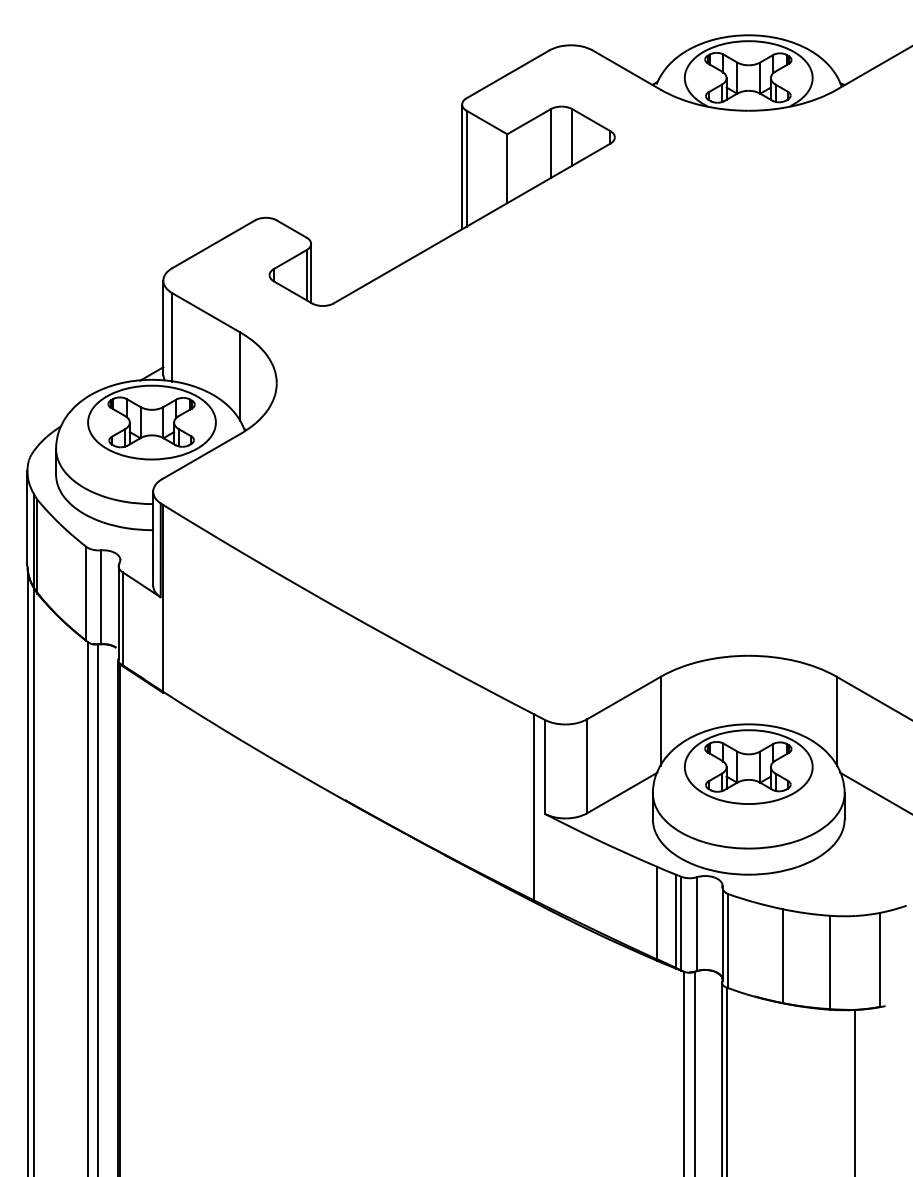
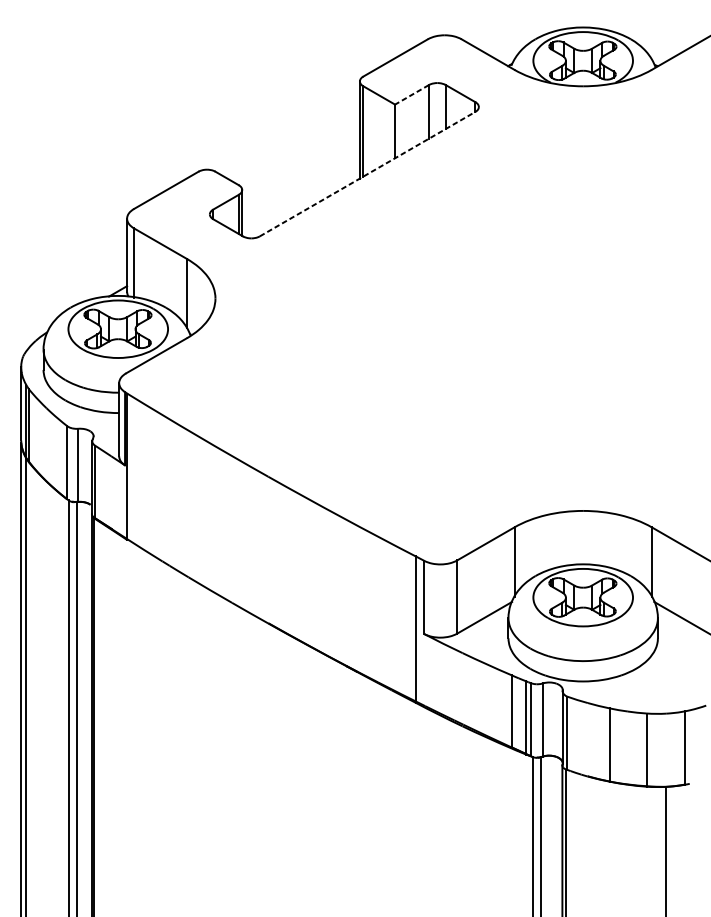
line: (528, 121) -> (411, 94), solid -> dashed
line: (472, 223) -> (367, 174), solid -> dashed

